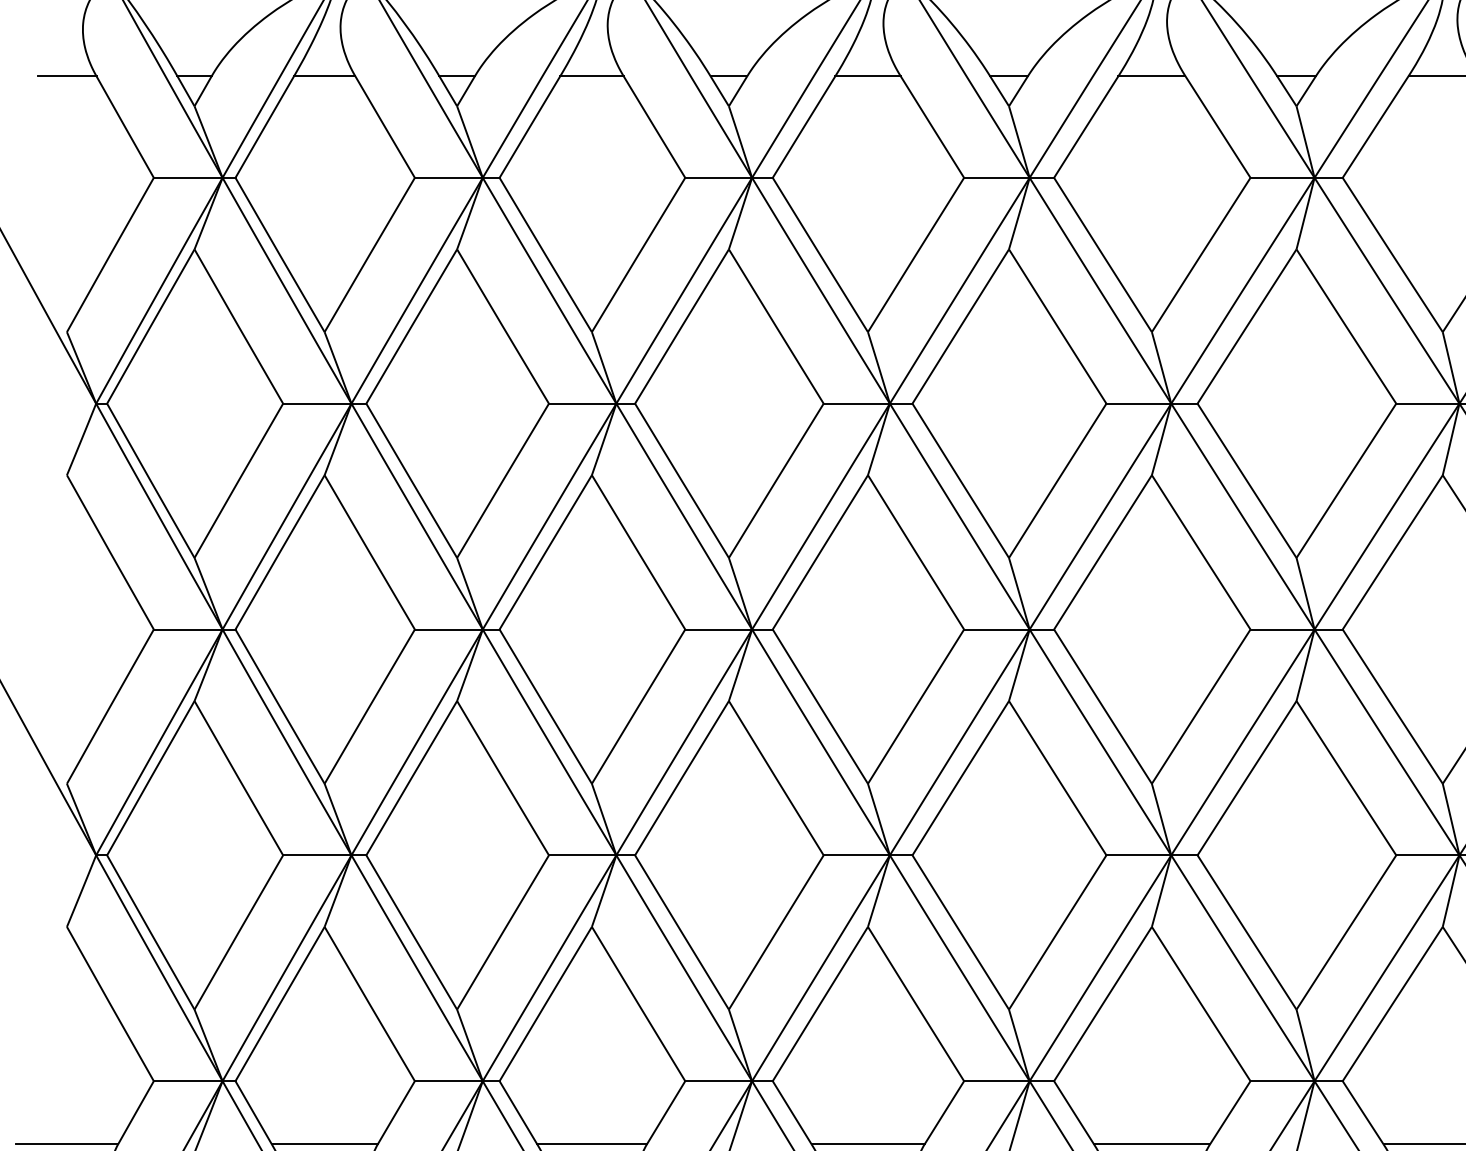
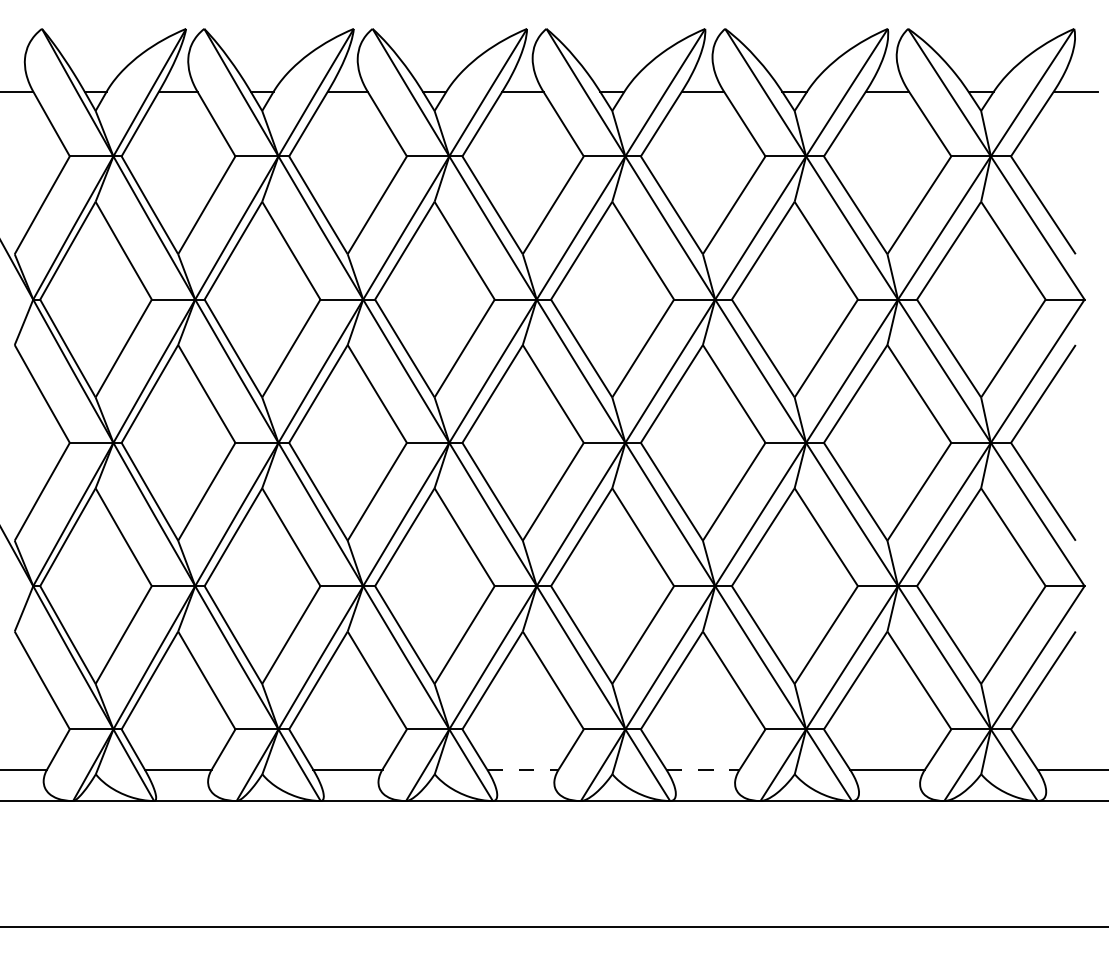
line: (867, 1144) -> (522, 769), solid -> dashed
line: (1152, 1144) -> (703, 769), solid -> dashed

